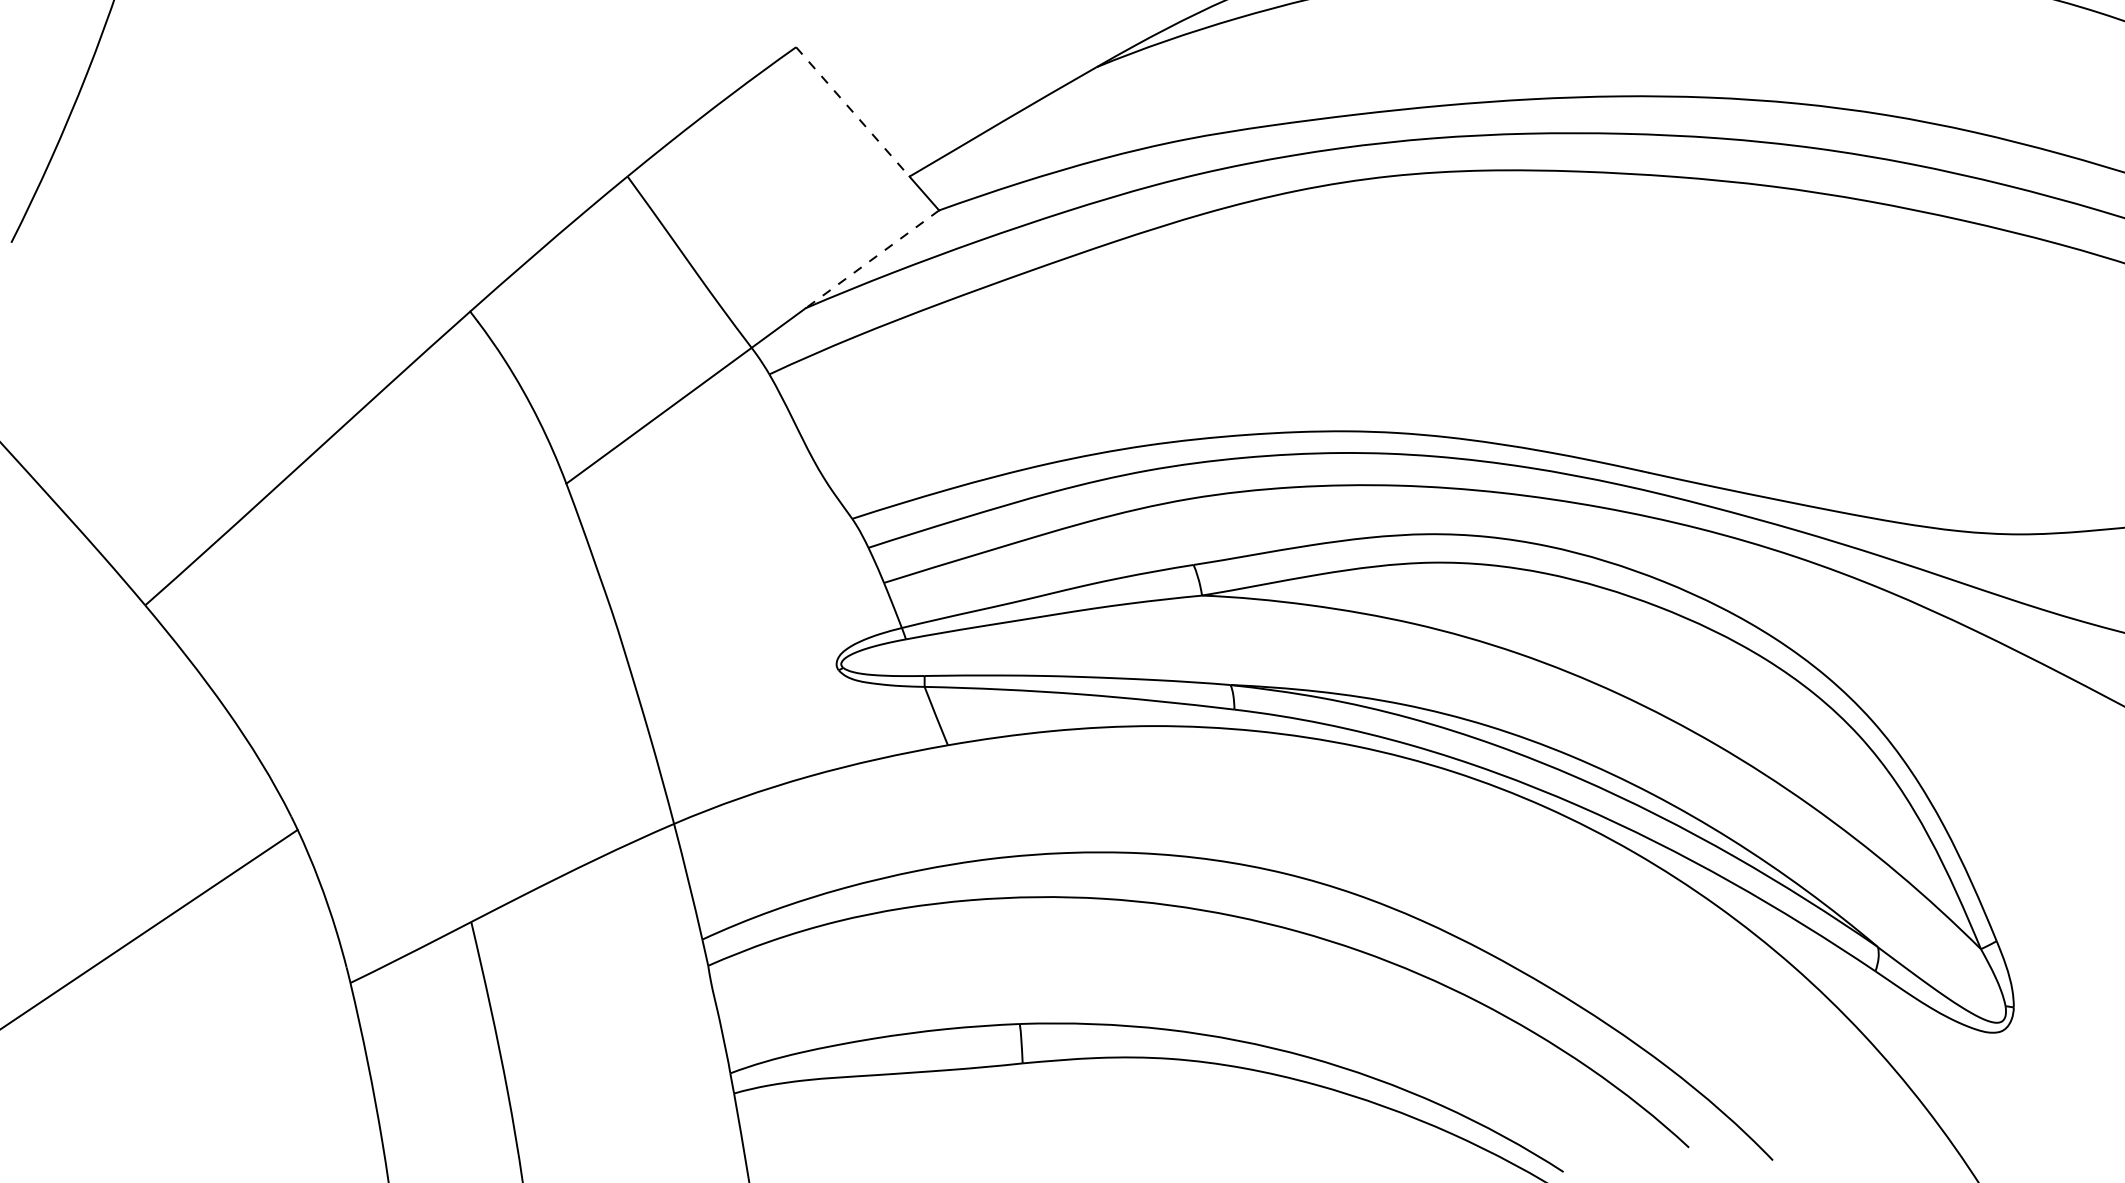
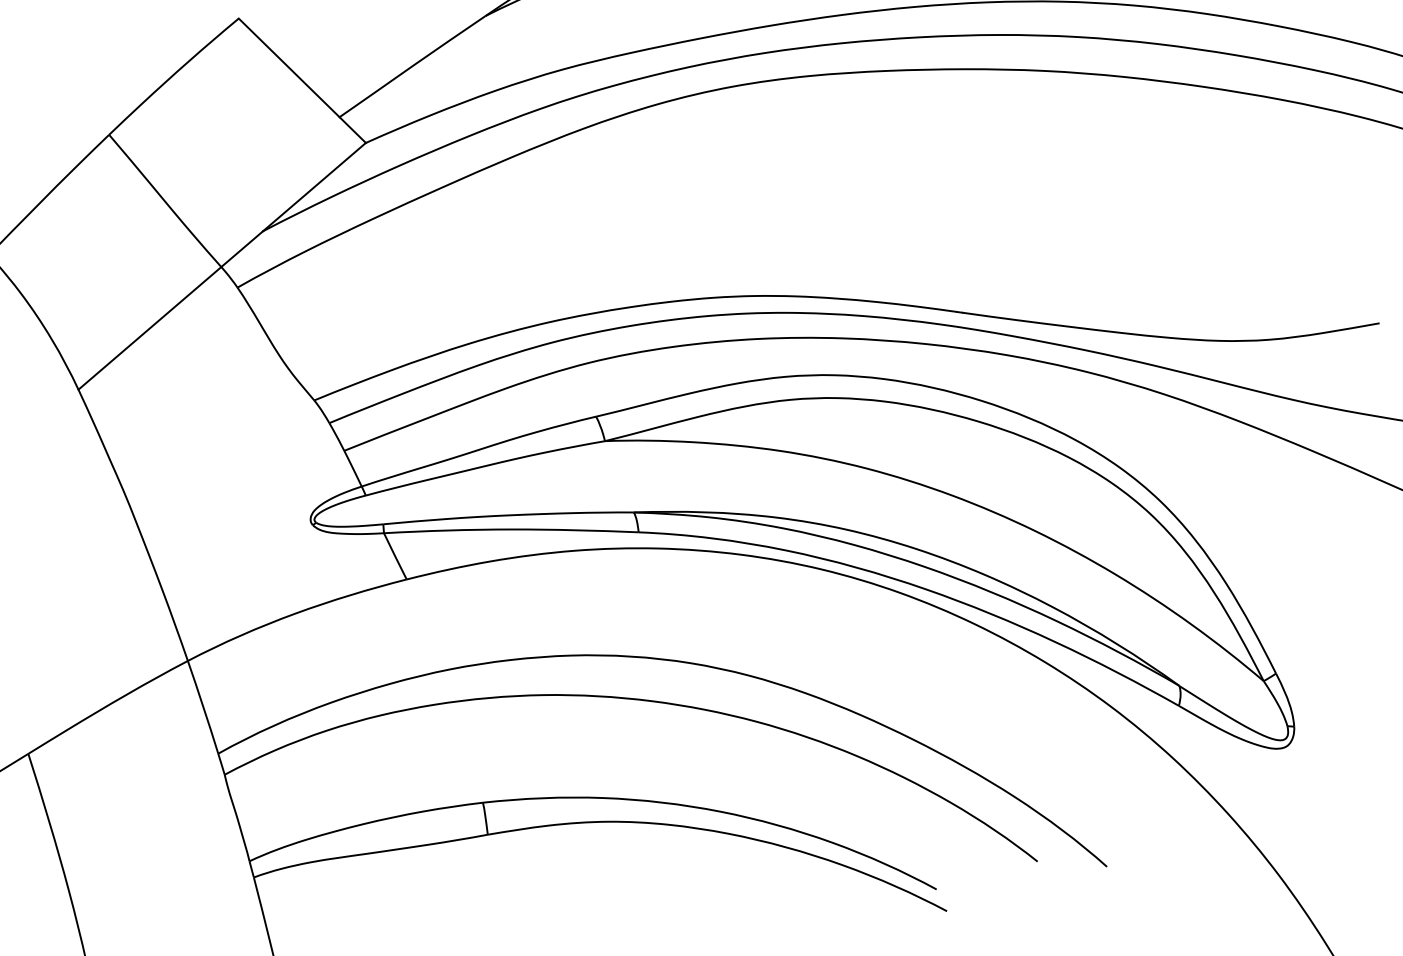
line: (853, 112) -> (289, 68), dashed -> solid
line: (872, 259) -> (314, 187), dashed -> solid

